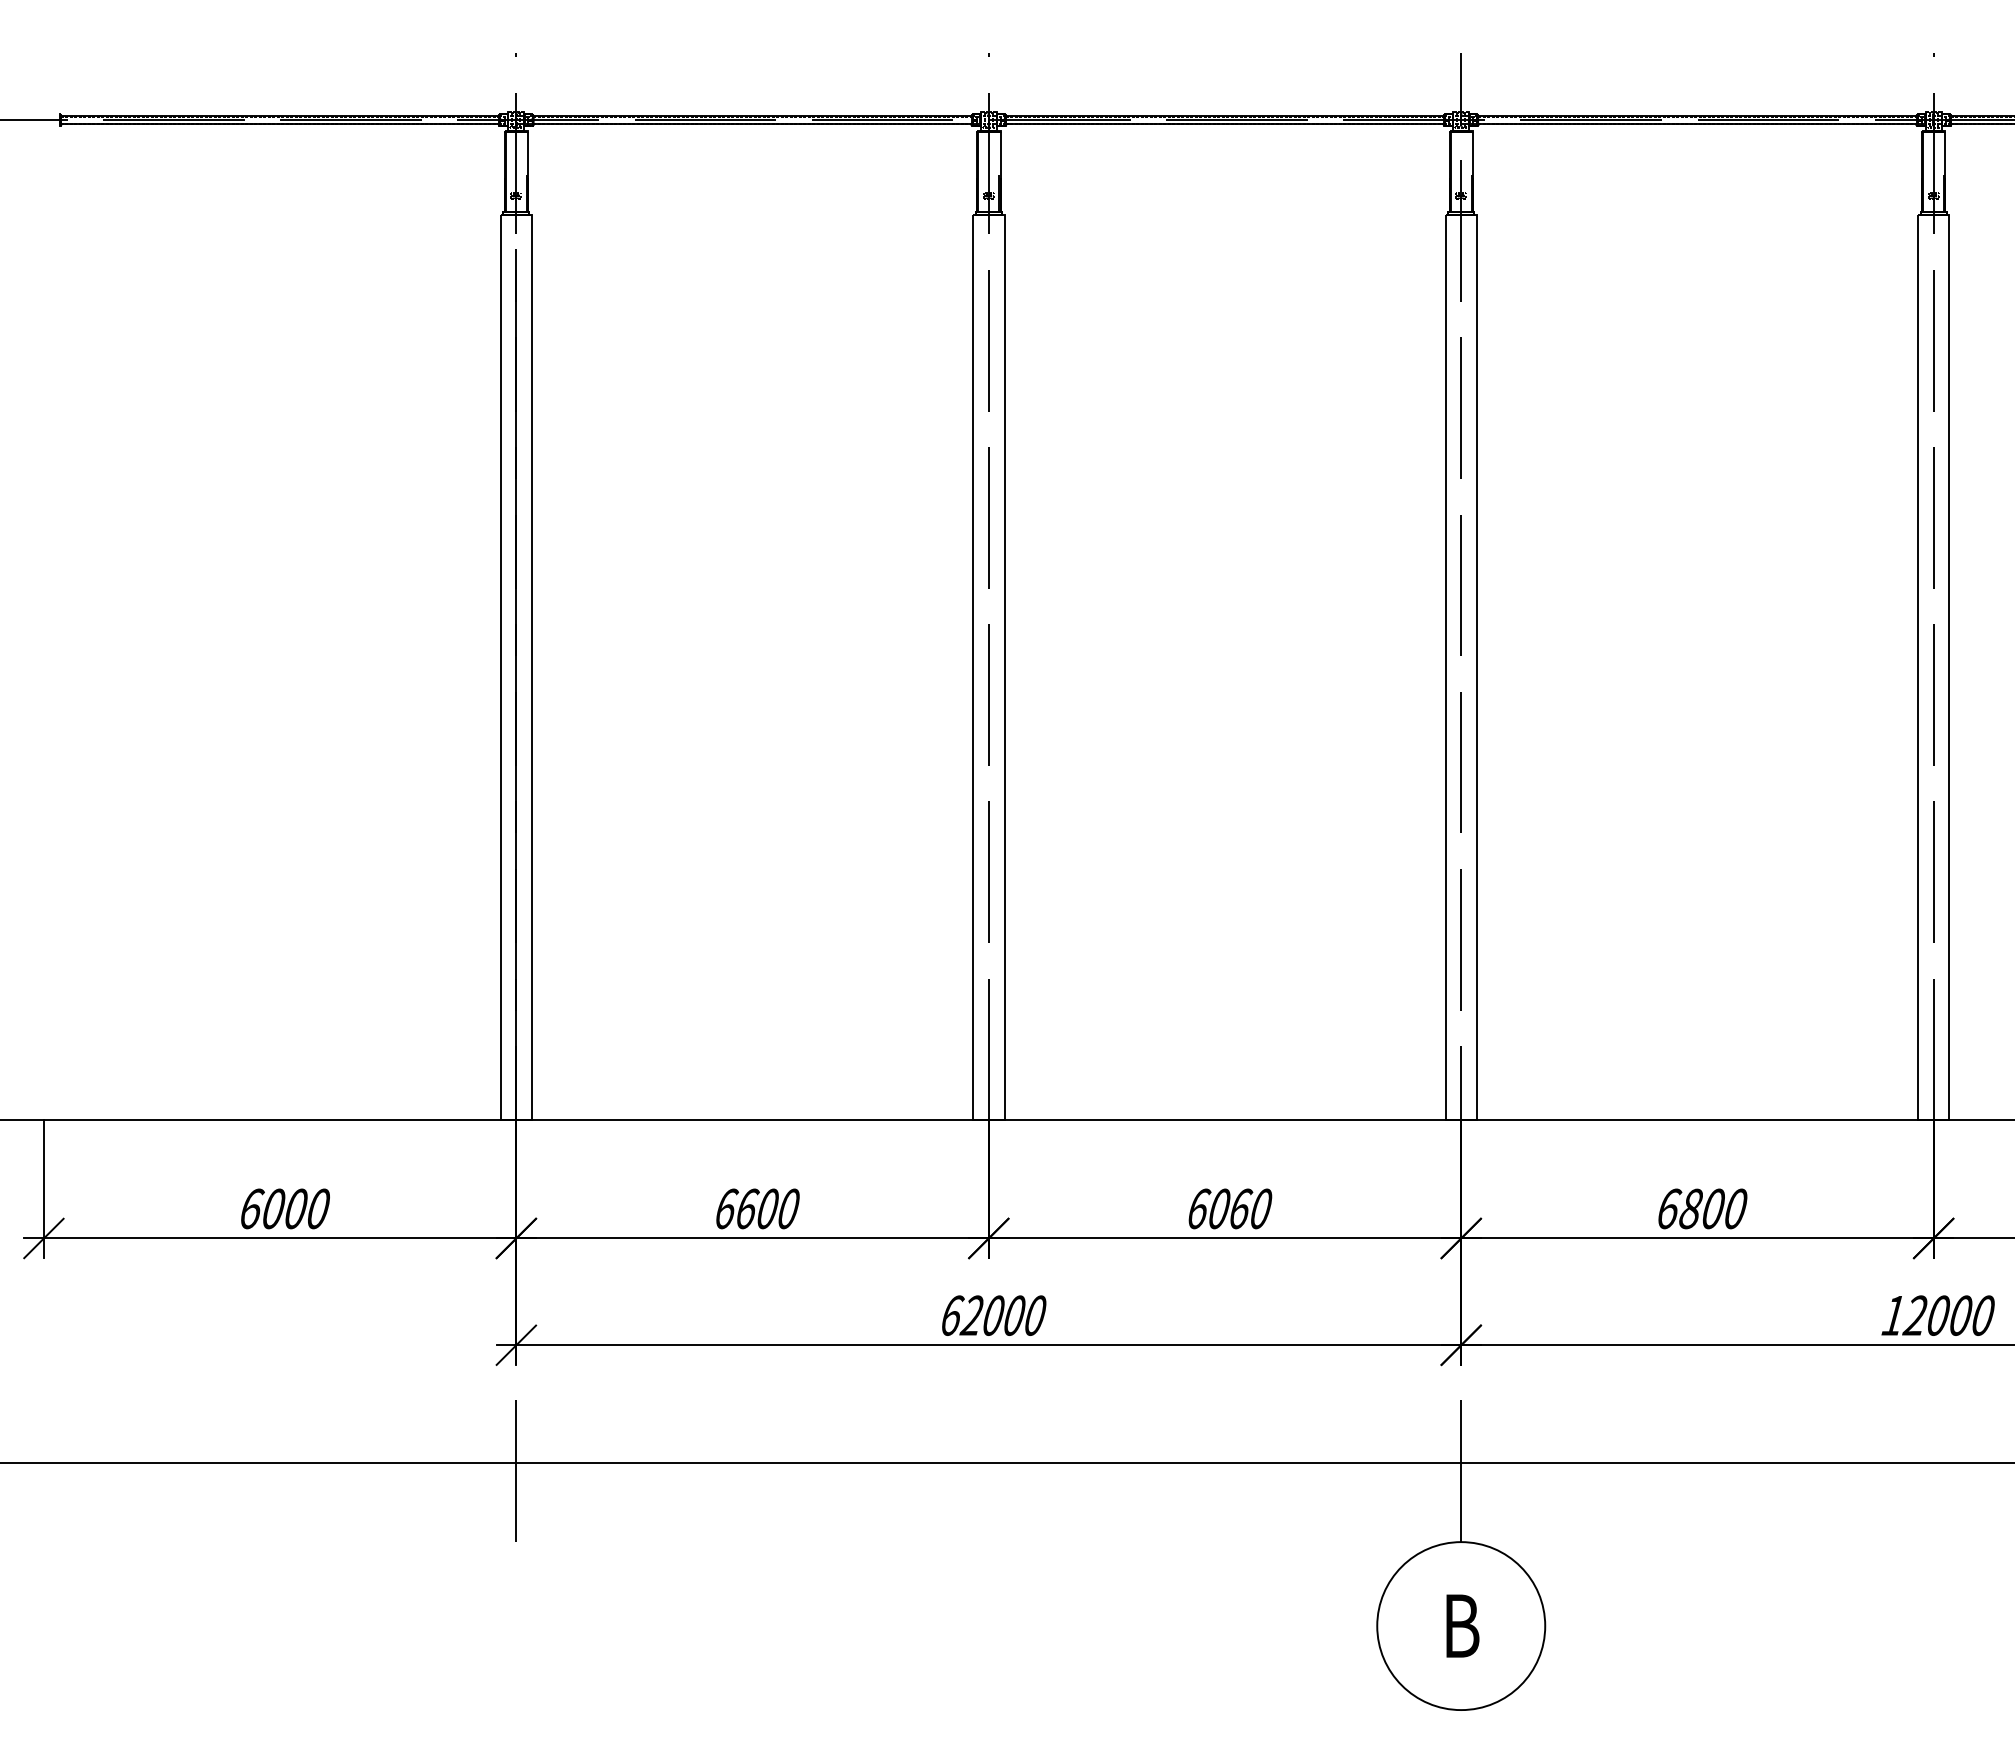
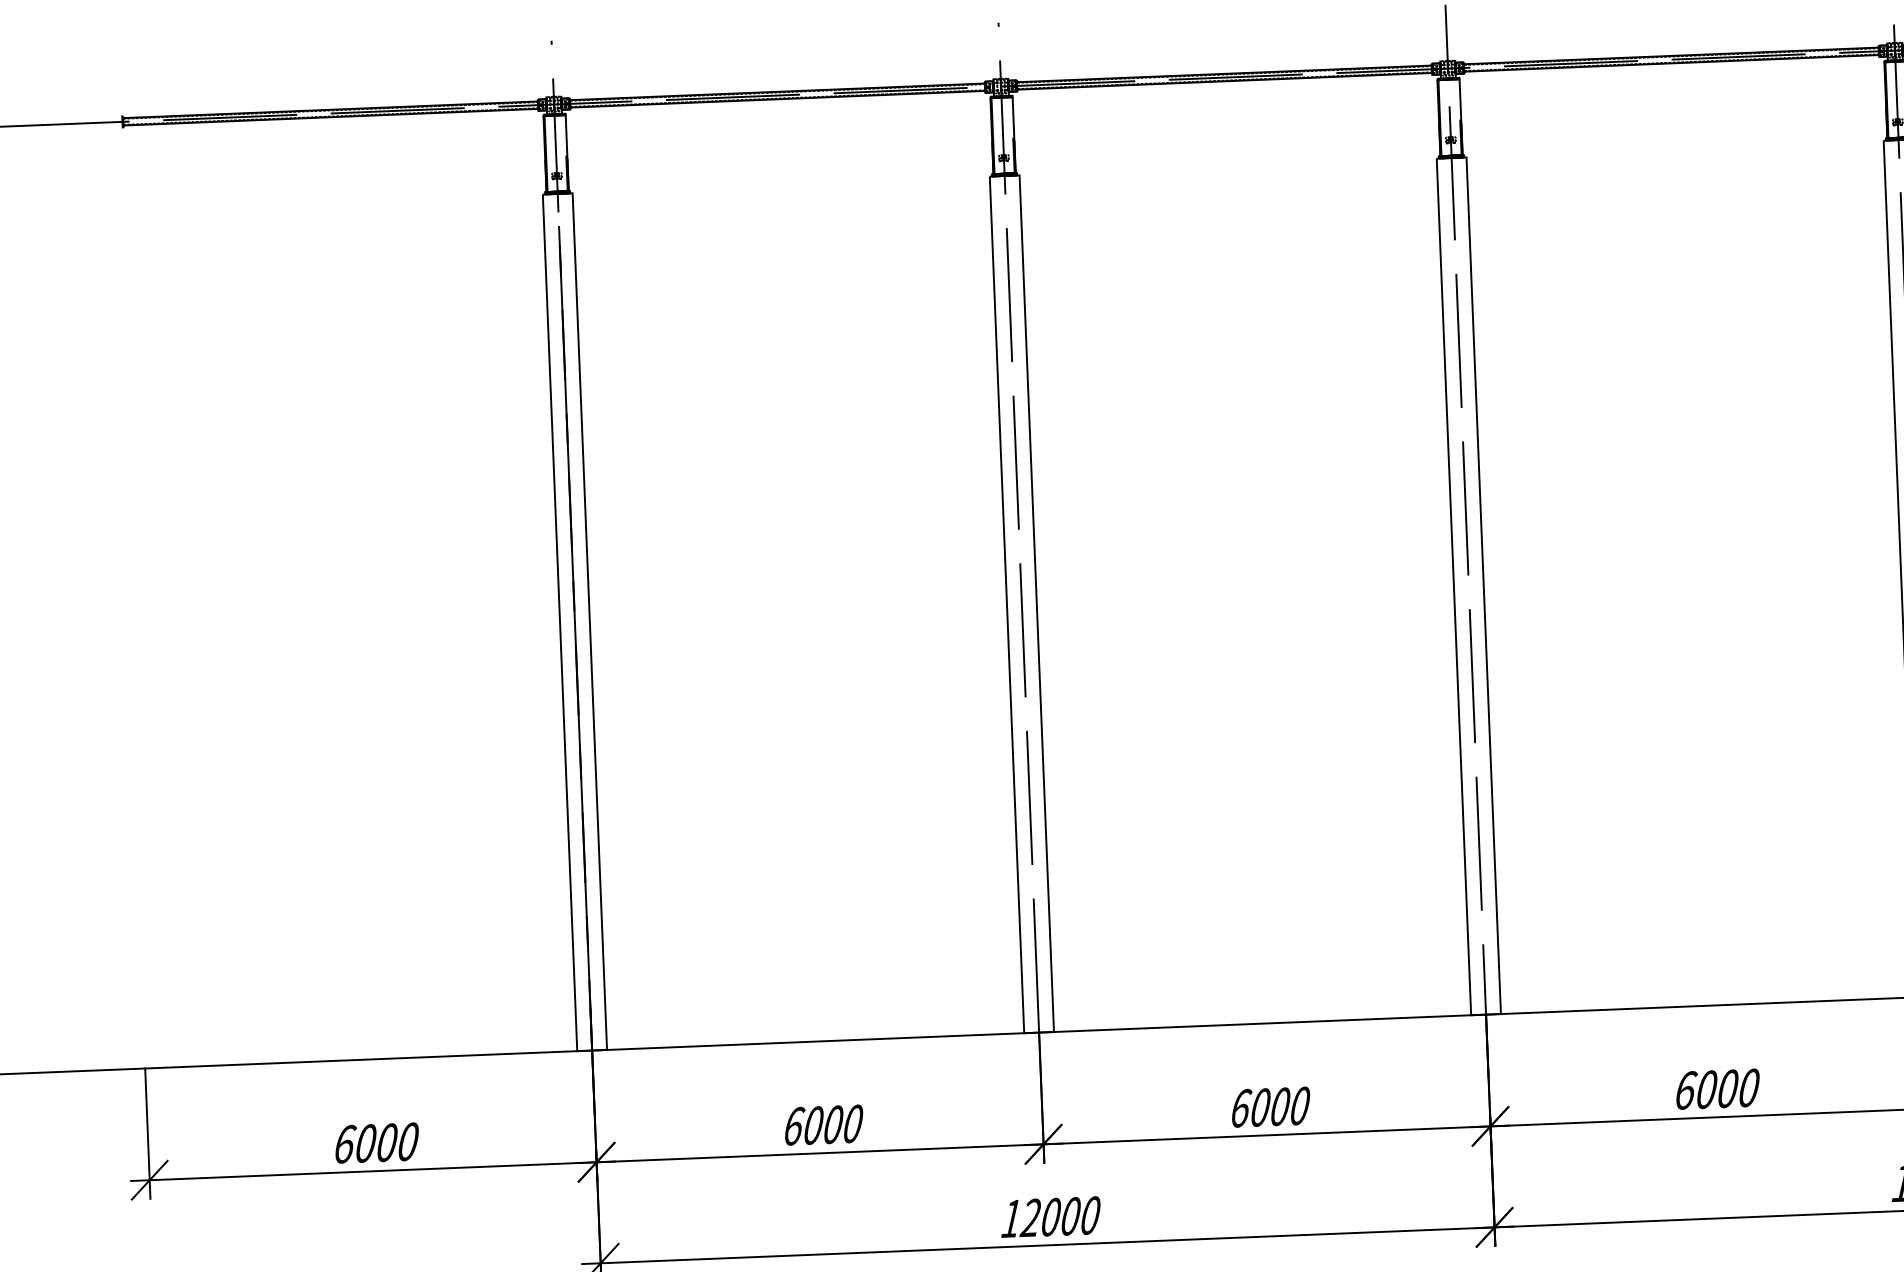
text: (748, 1208) -> (815, 1125), 6600 -> 6000
text: (1241, 1208) -> (1281, 1106), 6060 -> 6000
text: (1690, 1208) -> (1706, 1089), 6800 -> 6000
text: (952, 1315) -> (1012, 1218), 62000 -> 12000

